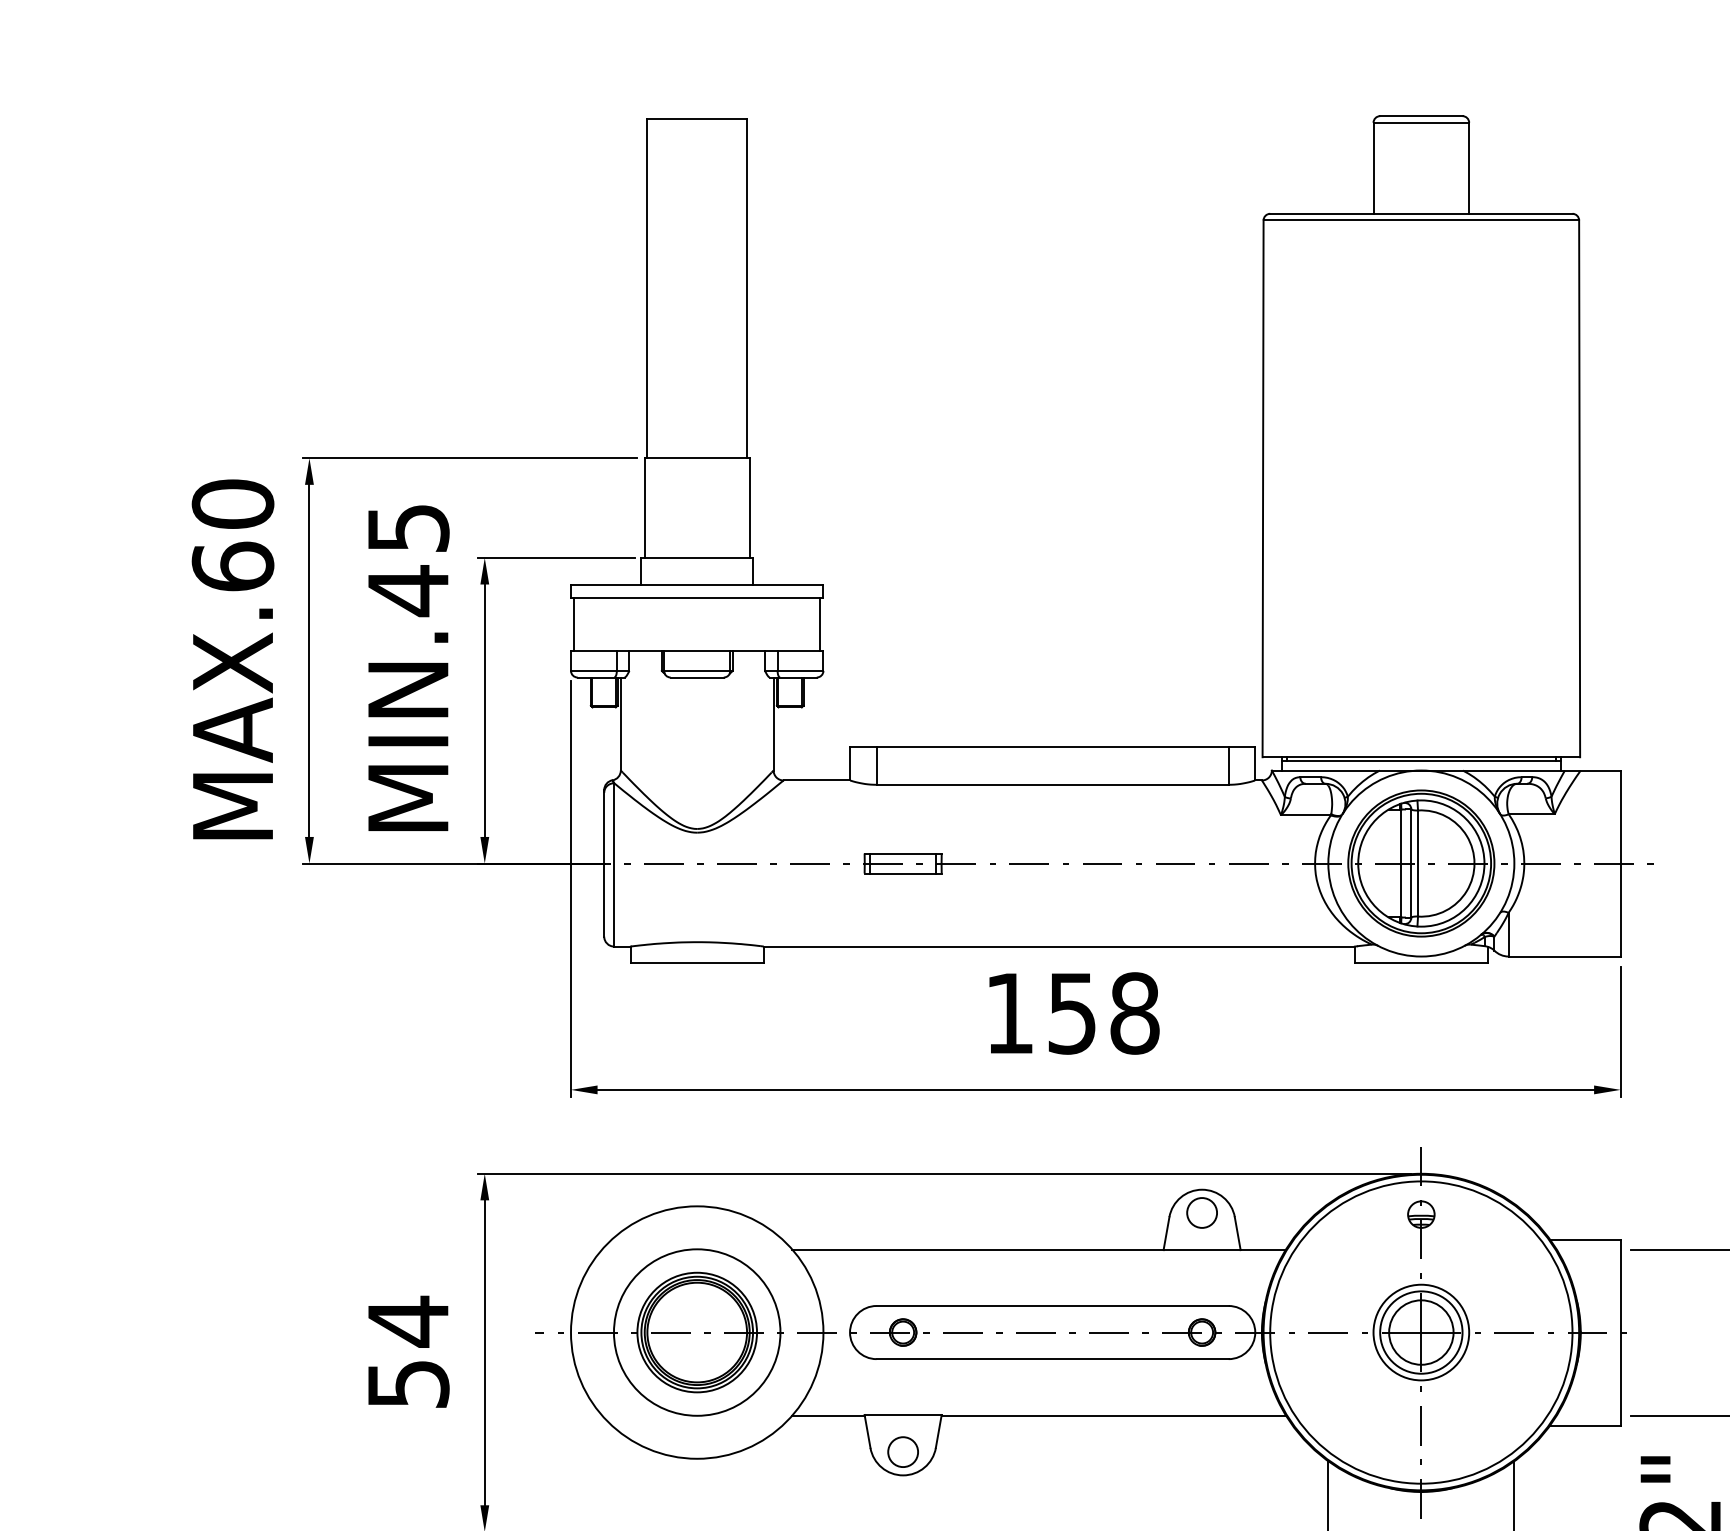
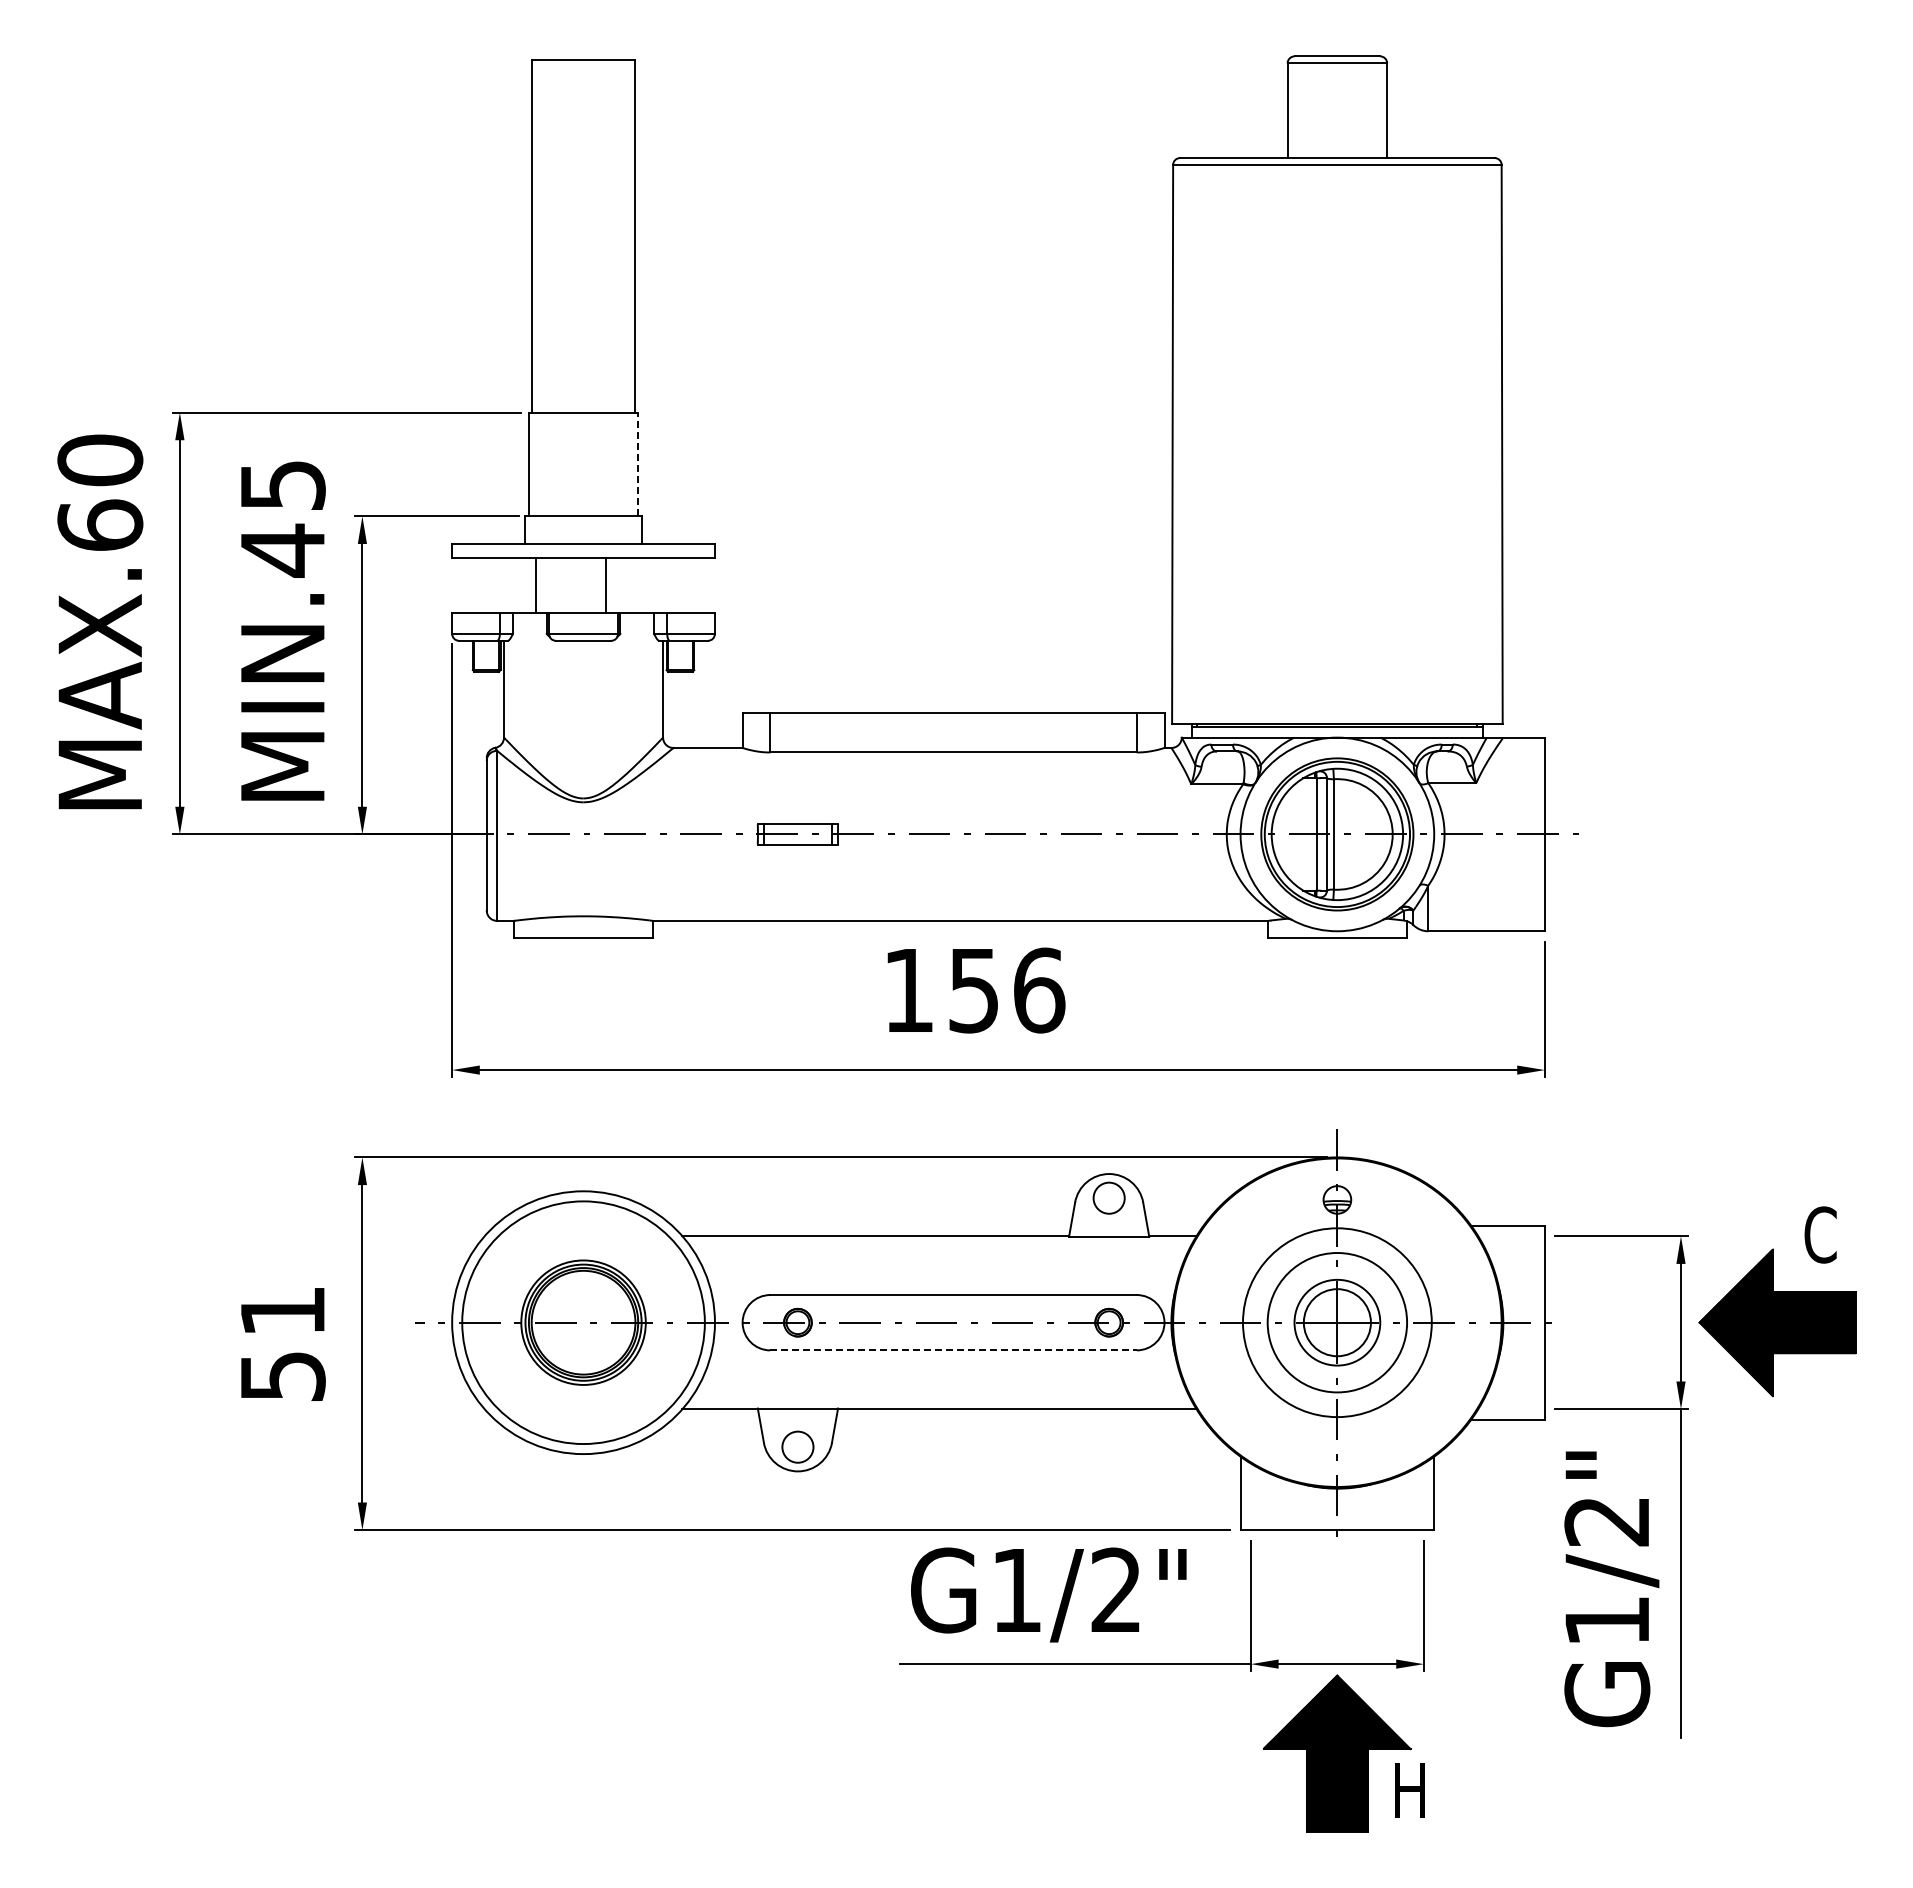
line: (749, 508) -> (638, 464), solid -> dashed
line: (574, 624) -> (535, 585), moved
line: (820, 624) -> (605, 585), moved
text: (1135, 1013) -> (1039, 990), 158 -> 156
text: (408, 1321) -> (282, 1311), 54 -> 51
circle: (697, 1332) -> (583, 1322), size x1.4
circle: (1421, 1332) -> (1337, 1322), size x0.6
circle: (1421, 1332) -> (1337, 1322), size x1.4
line: (1053, 1359) -> (954, 1350), solid -> dashed

